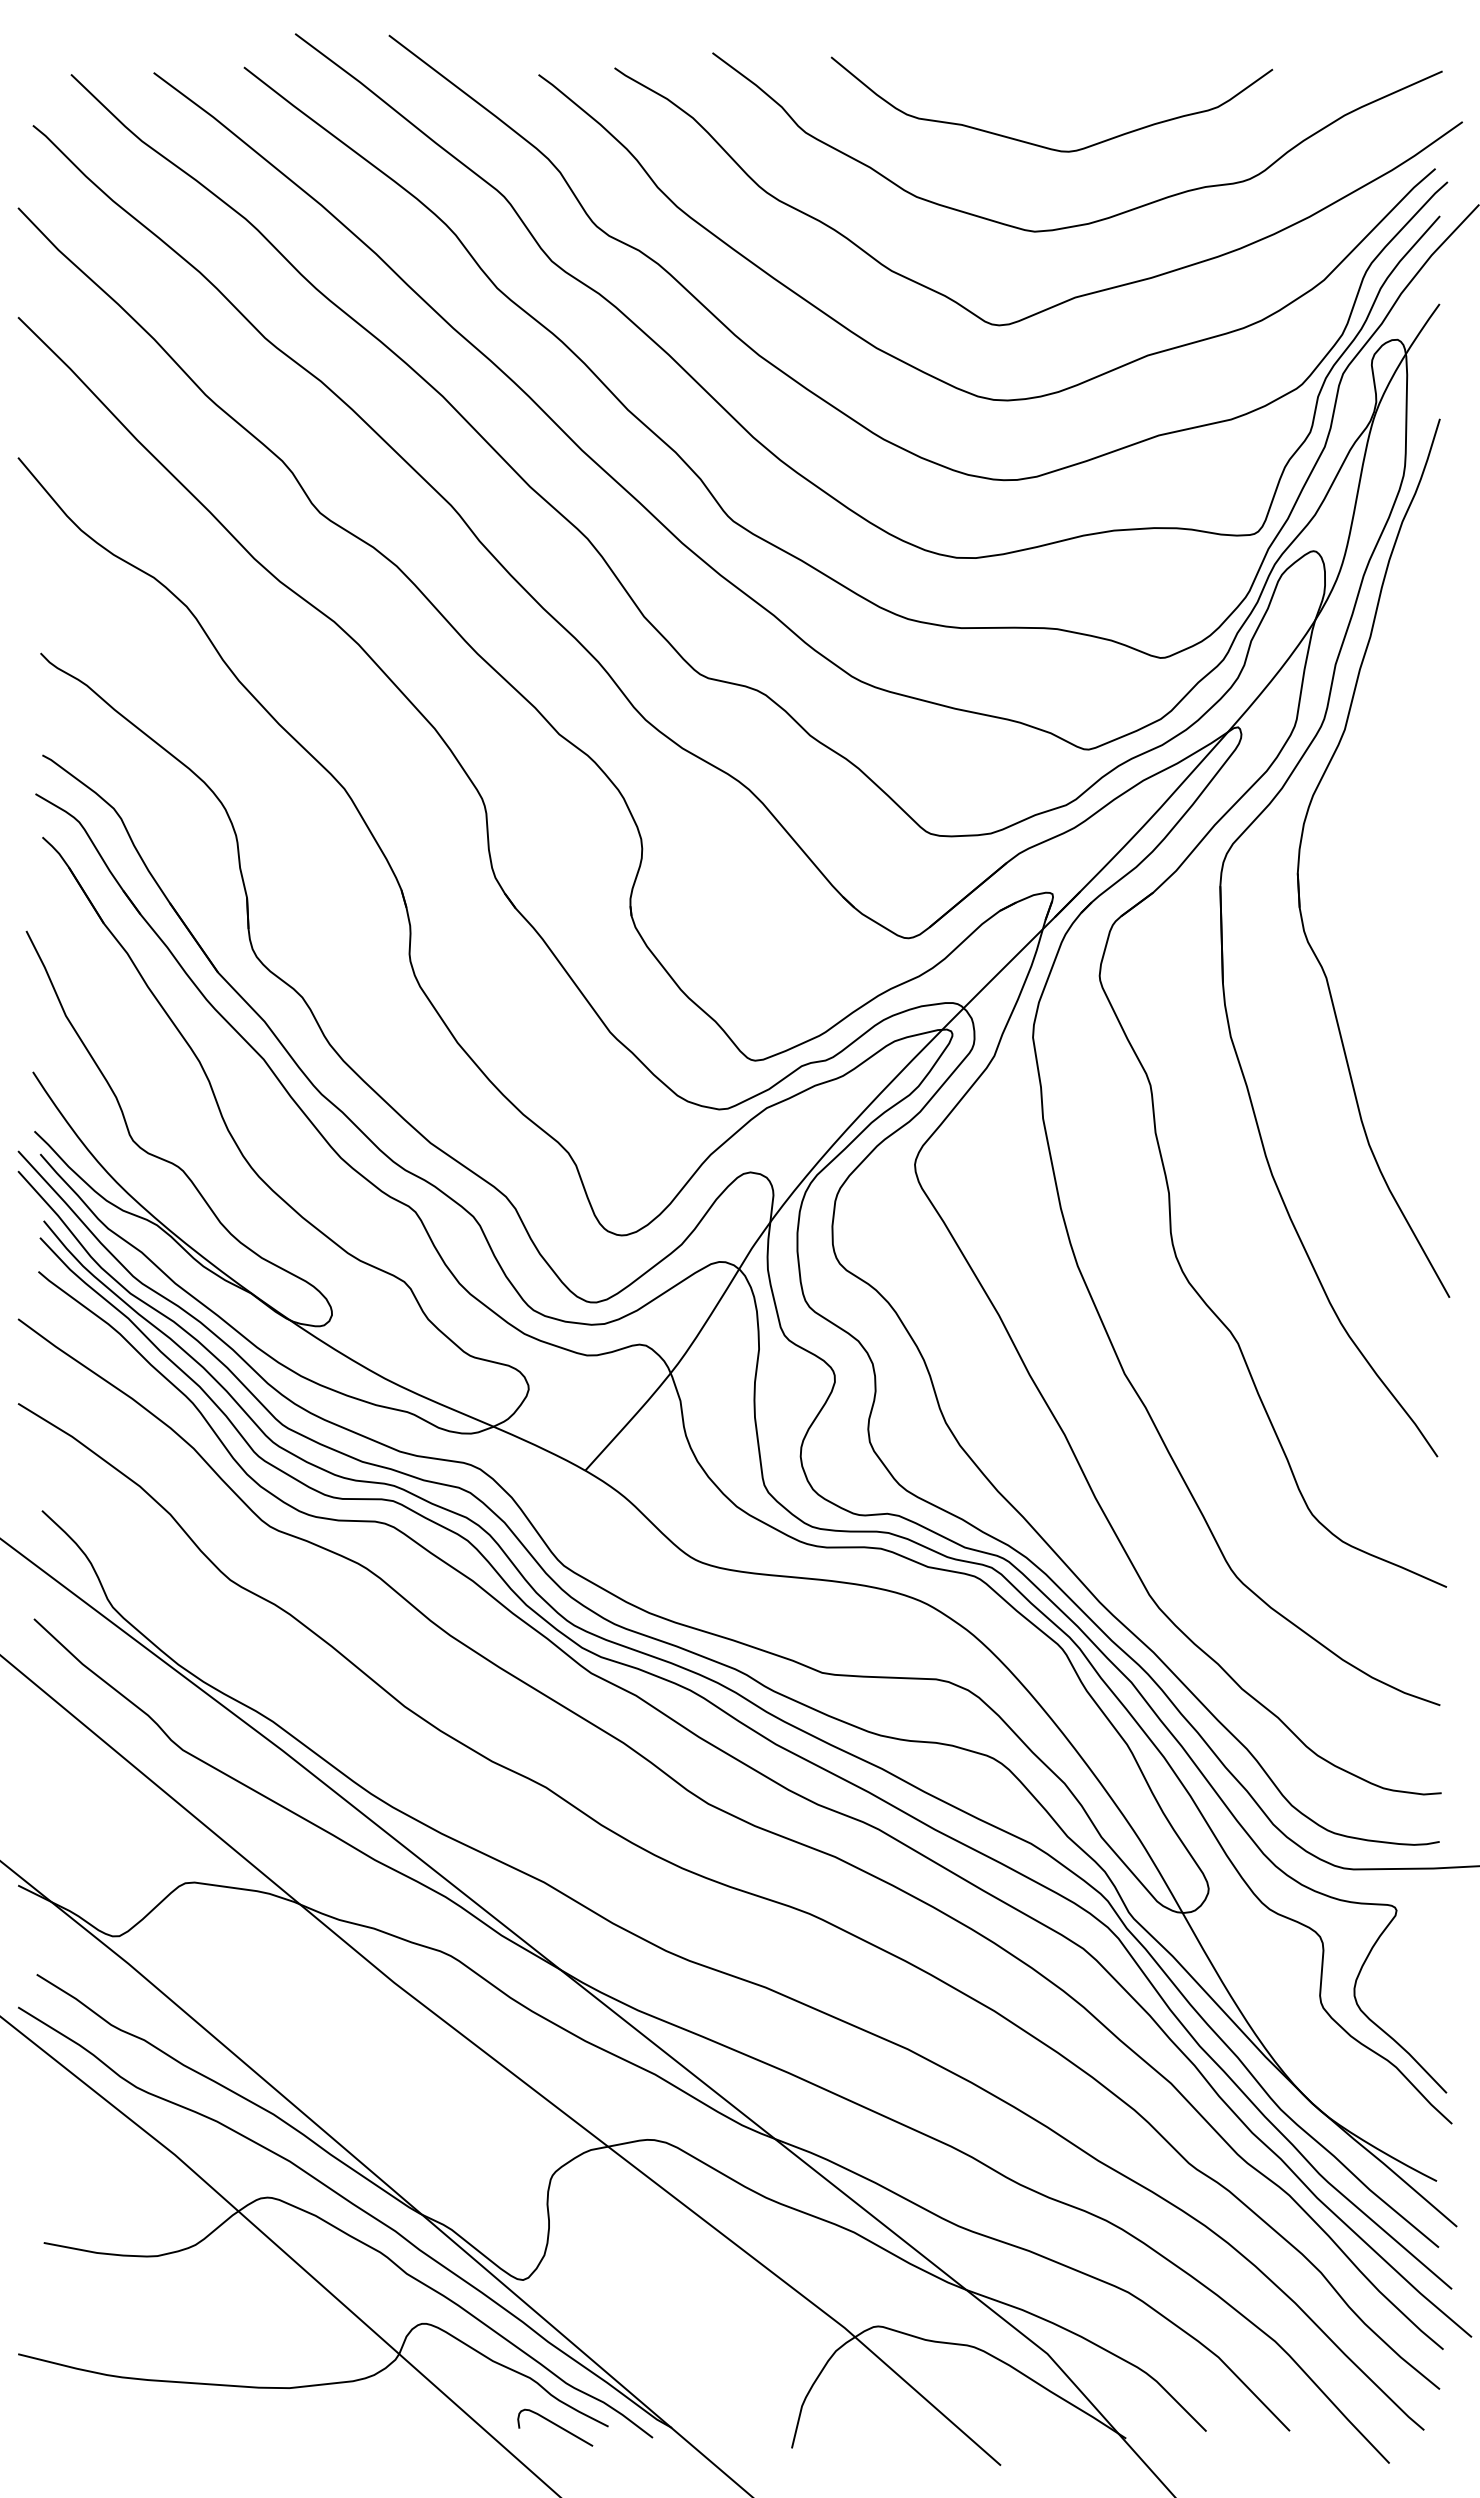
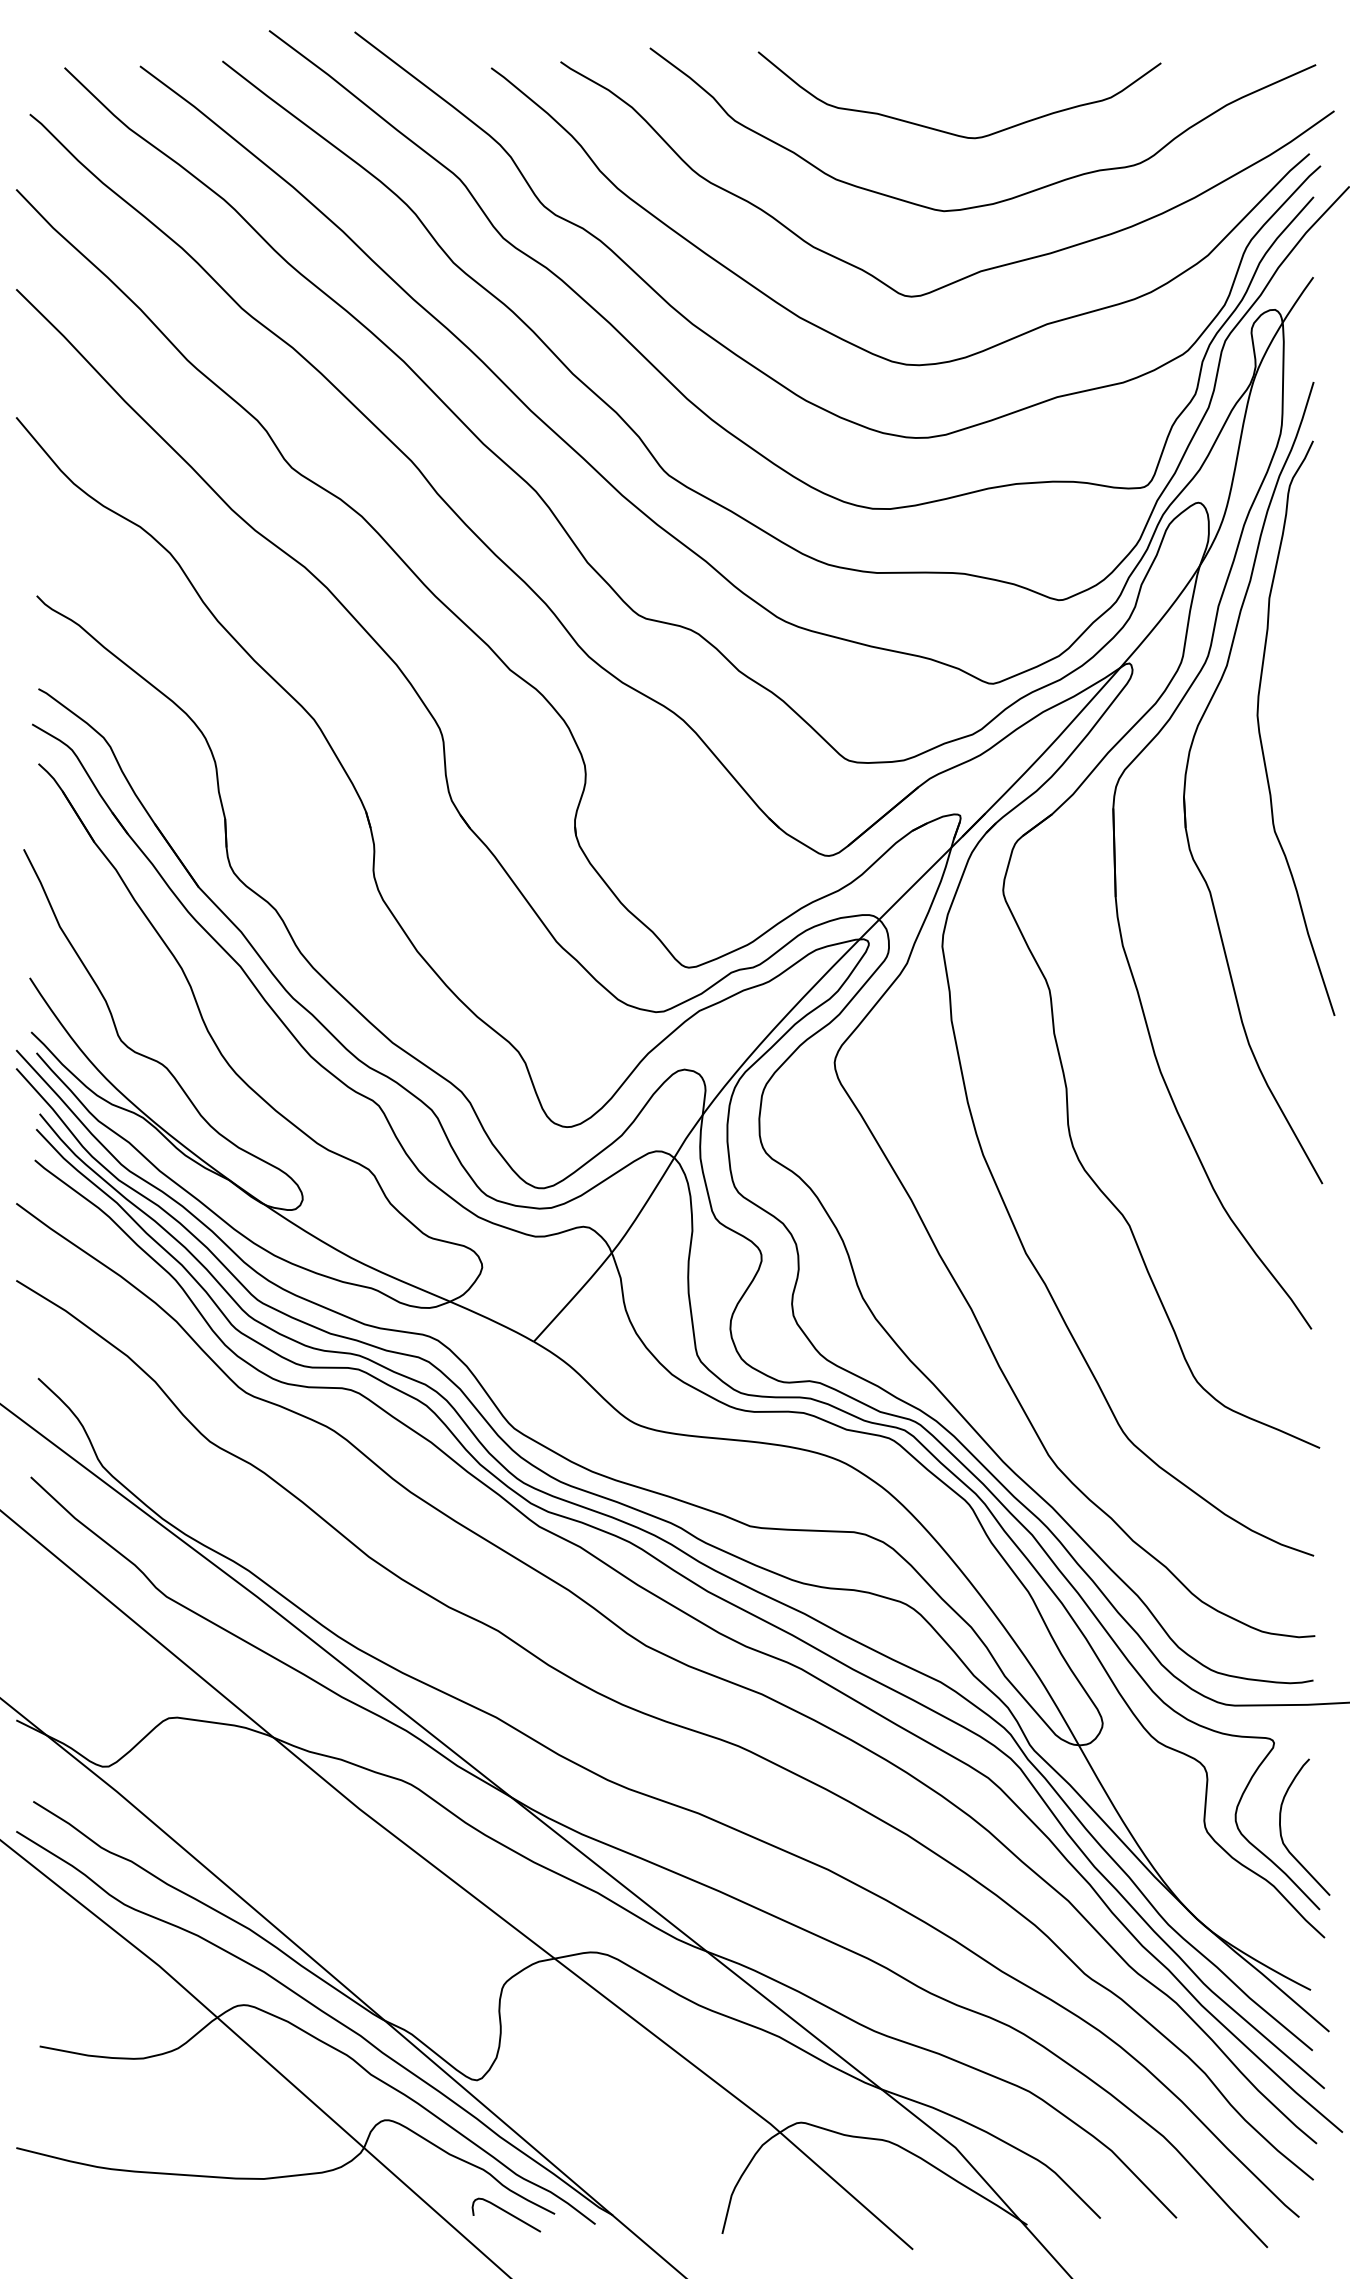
curve: (1382, 807) -> (1261, 736), added
curve: (1404, 2002) -> (1281, 1827), added

